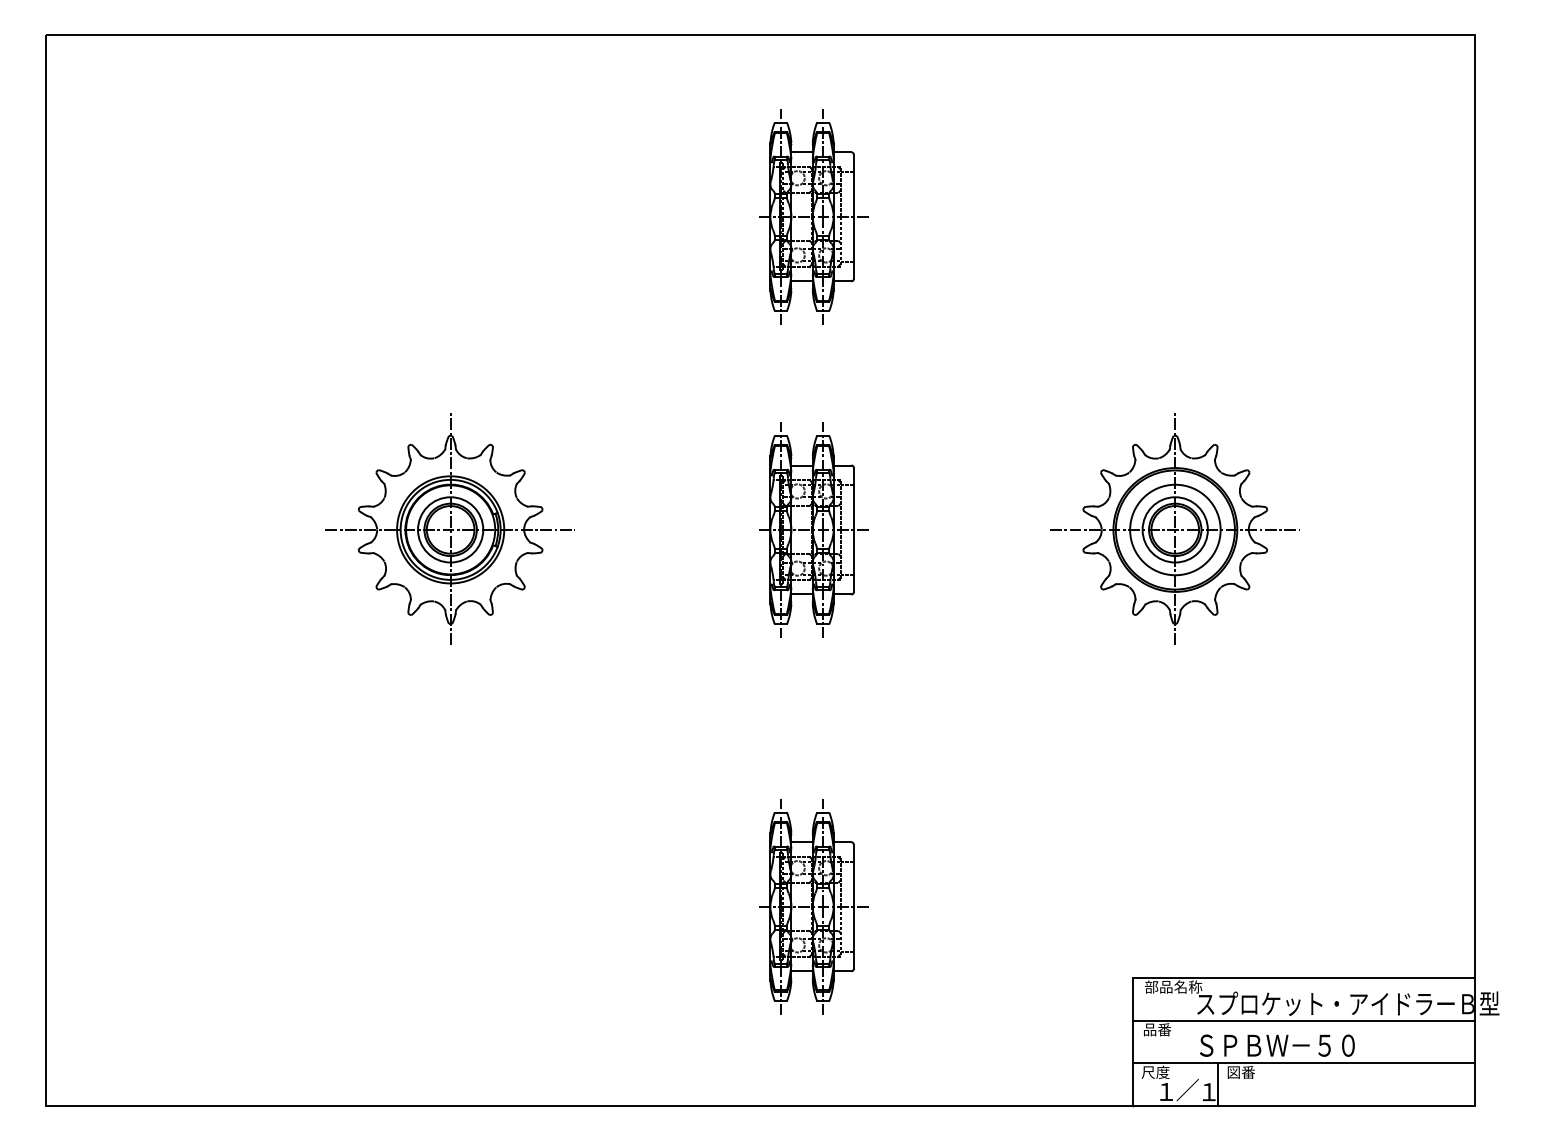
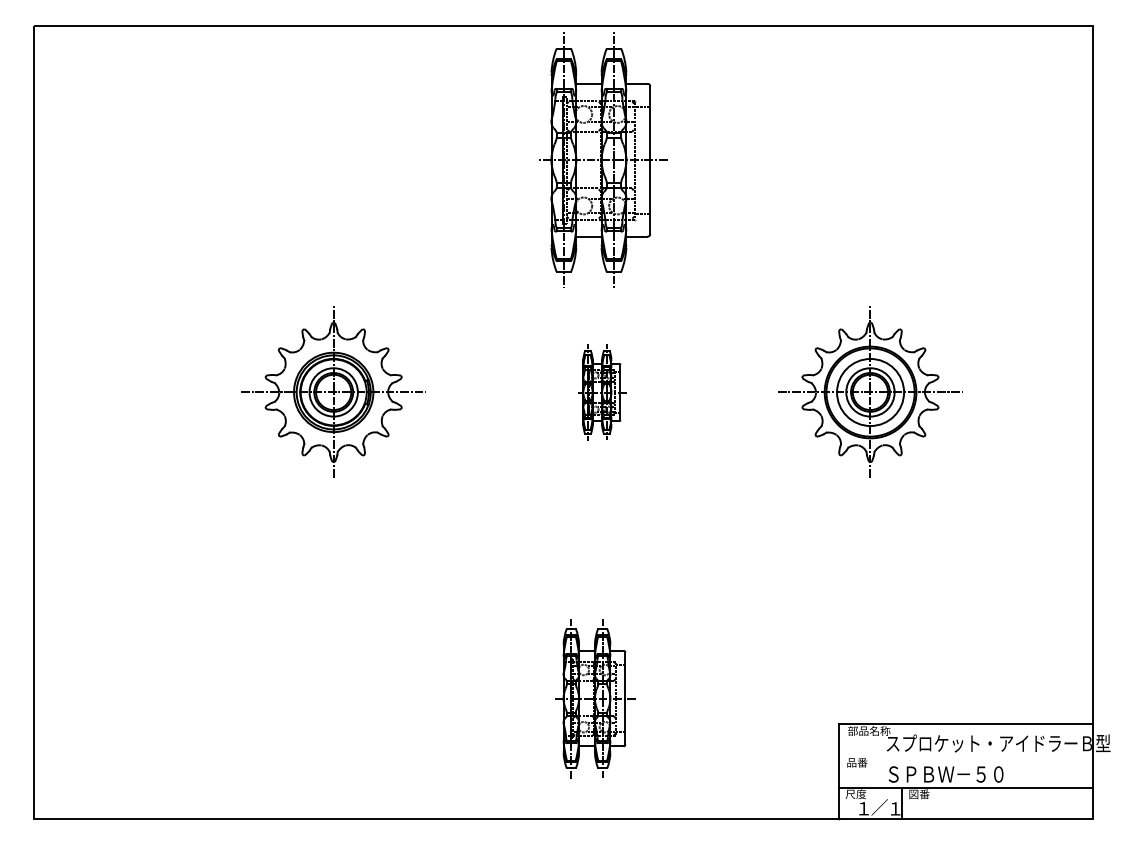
part: (813, 216) -> (602, 160), size x1.6
part: (813, 530) -> (602, 392), size x0.6
part: (813, 906) -> (595, 698), moved
line: (1303, 1020) -> (965, 755), removed

